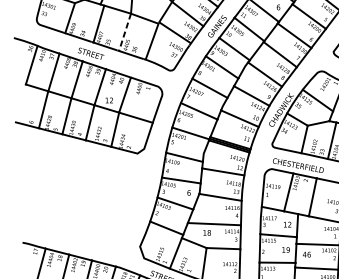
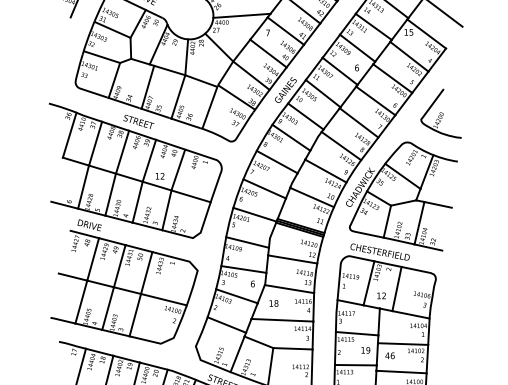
line: (125, 31) -> (178, 96), dashed -> solid
part: (78, 190) -> (124, 281), added
text: (287, 224) -> (381, 295), moved
text: (206, 232) -> (273, 303), moved

